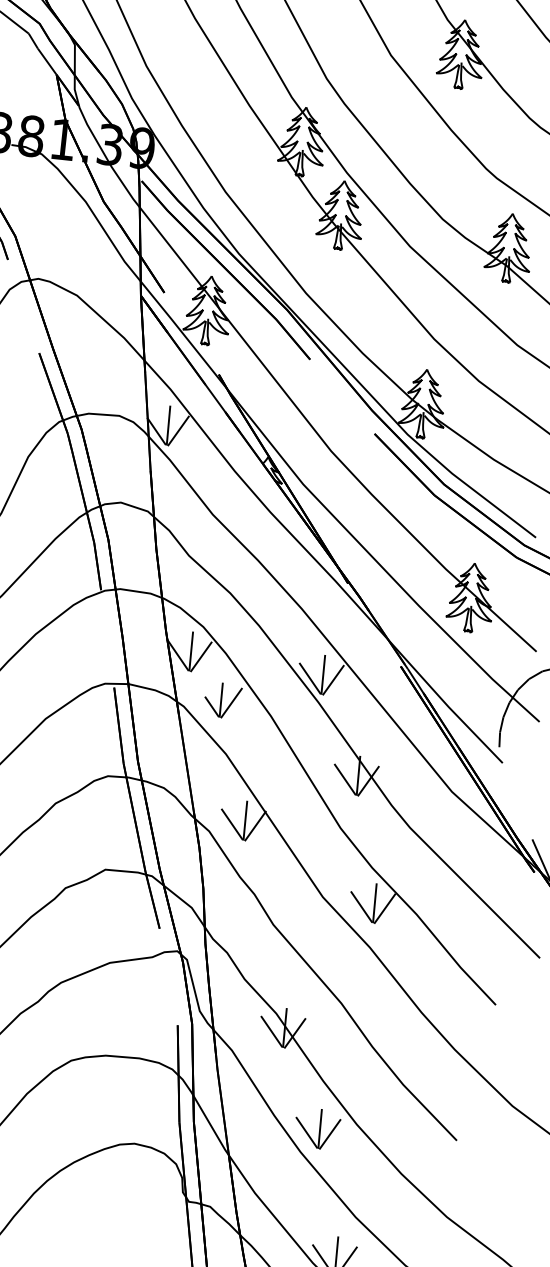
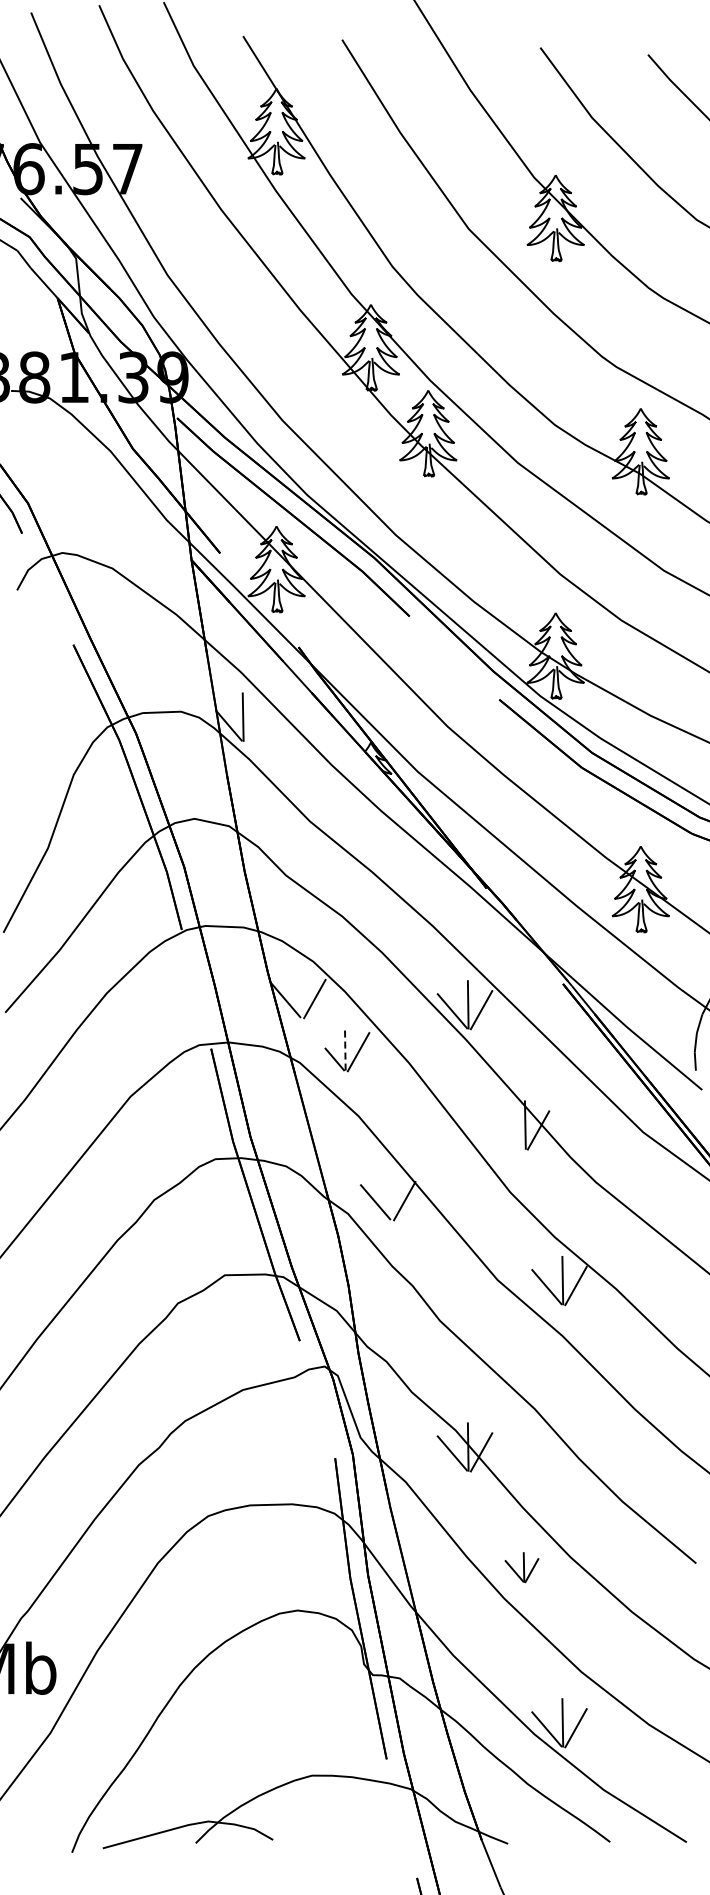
line: (178, 431) -> (256, 722), removed
line: (191, 651) -> (301, 993), removed
line: (221, 699) -> (345, 1049), solid -> dashed
line: (344, 779) -> (508, 1131), removed
line: (245, 820) -> (391, 1195), removed
part: (317, 1128) -> (521, 1567), size x0.6

